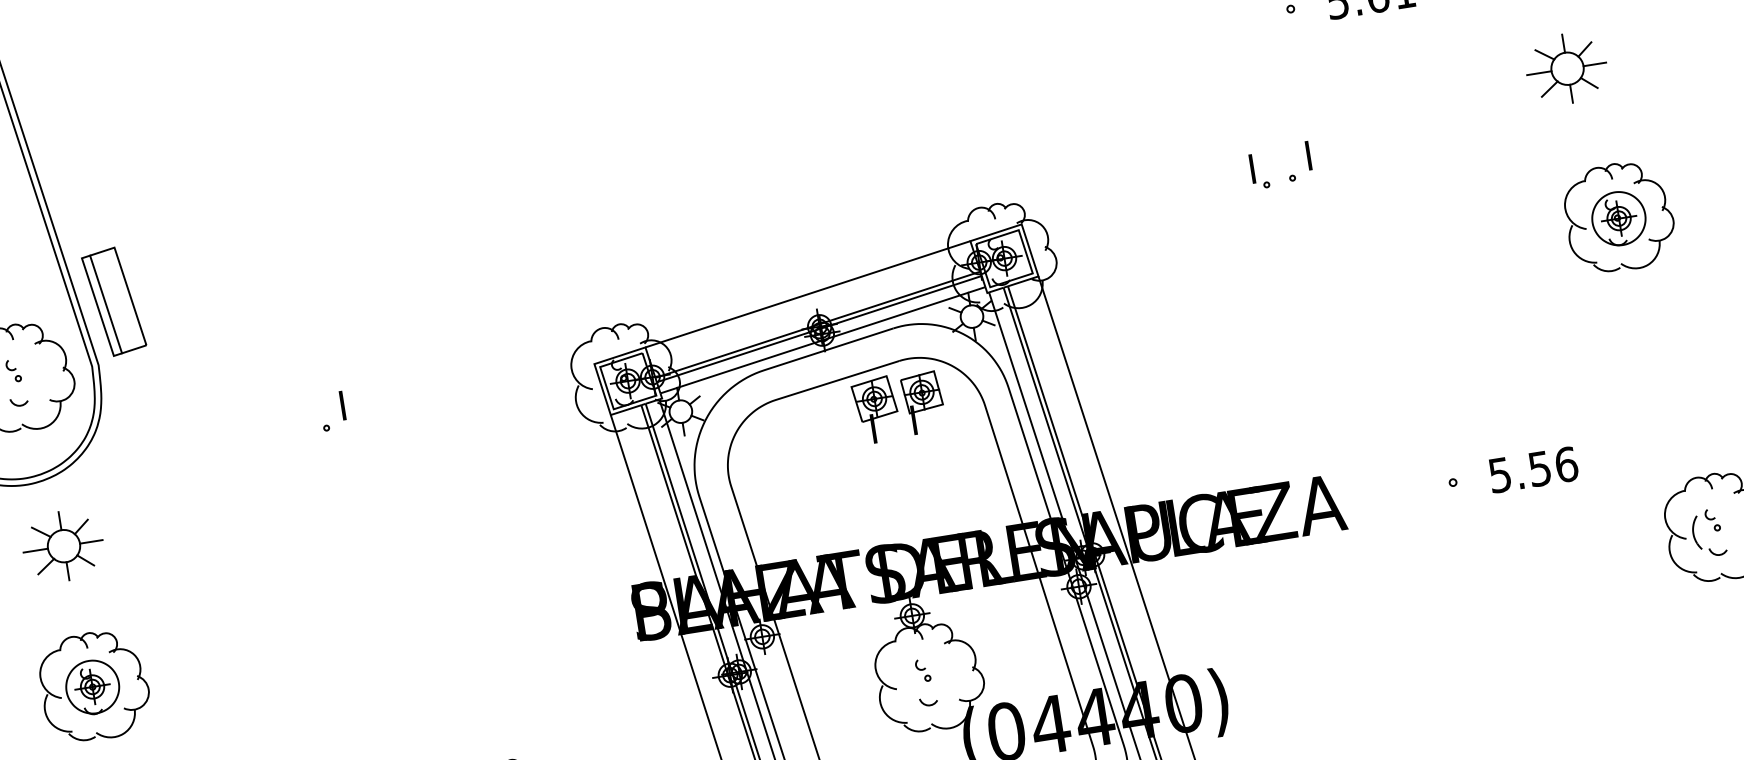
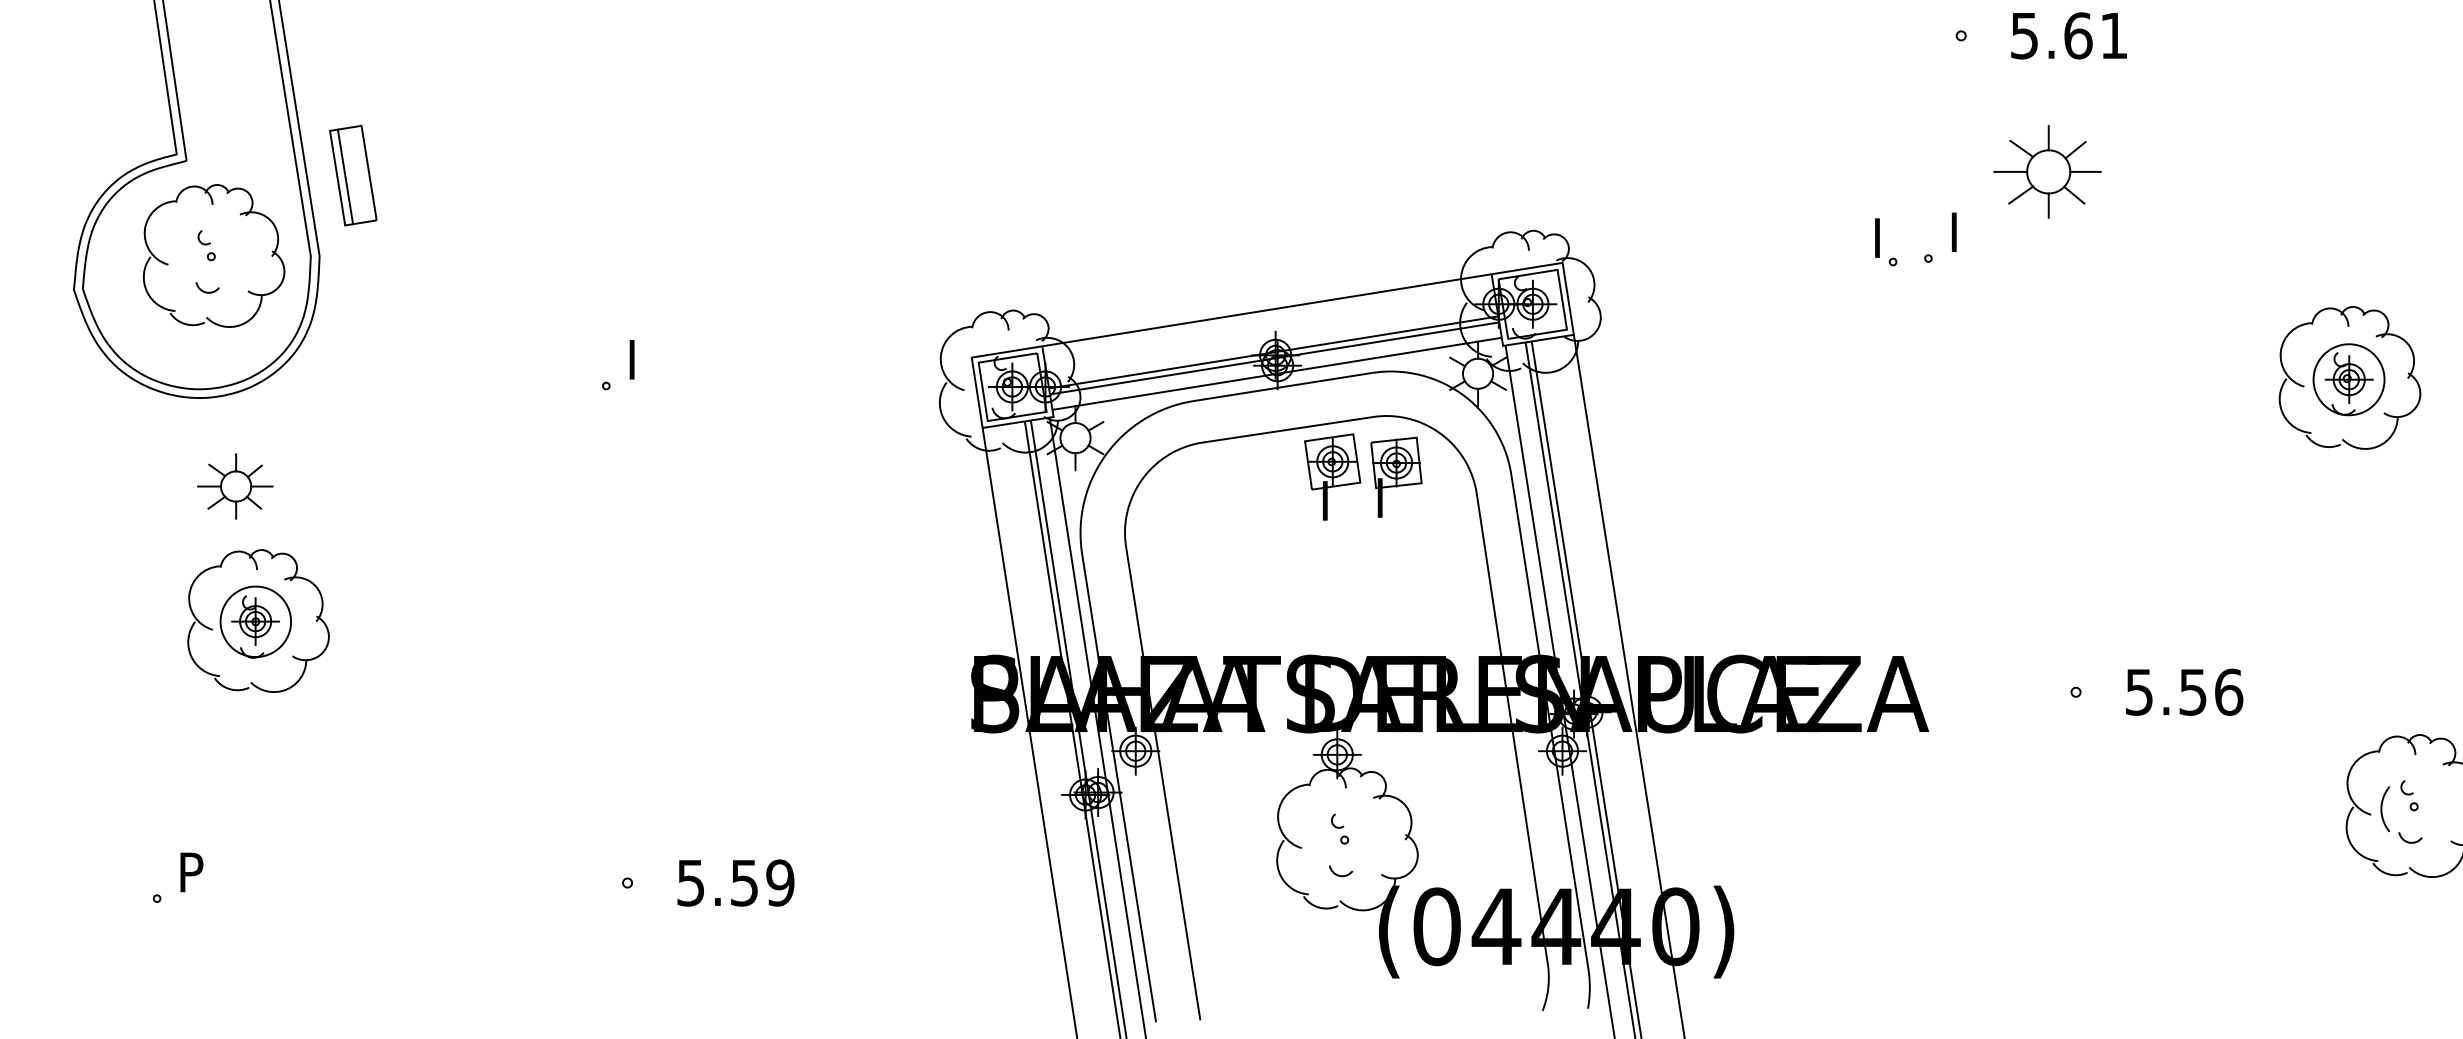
part: (1566, 68) -> (2047, 171), moved
part: (114, 301) -> (353, 175), size x0.7
part: (63, 546) -> (235, 486), size x0.7
part: (94, 685) -> (258, 620), moved

